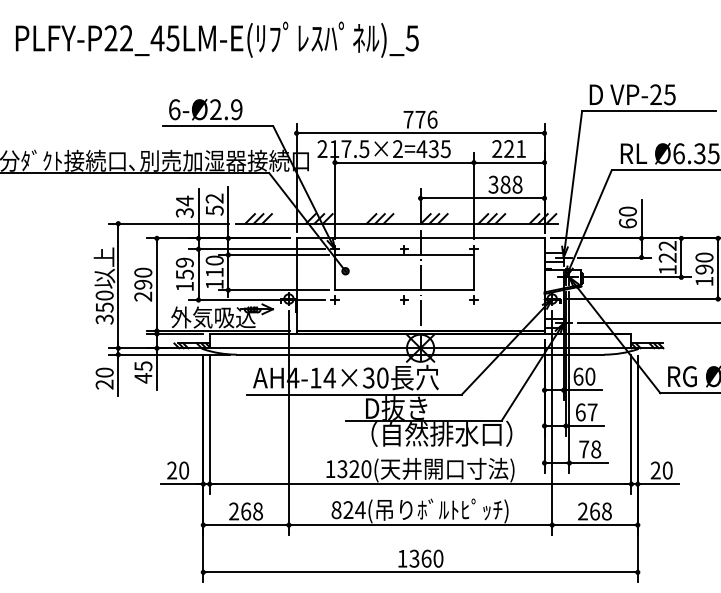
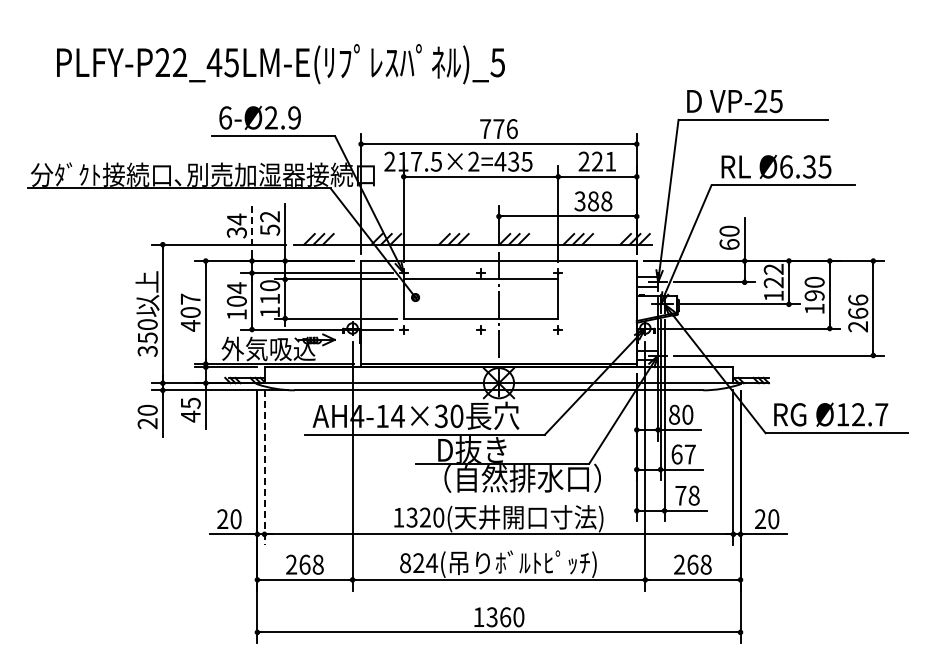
text: (216, 40) -> (280, 64), moved
line: (198, 211) -> (252, 231), solid -> dashed
text: (184, 268) -> (236, 294), 159 -> 104
text: (143, 284) -> (190, 312), 290 -> 407
text: (578, 376) -> (674, 414), 60 -> 80
line: (209, 424) -> (264, 468), solid -> dashed

